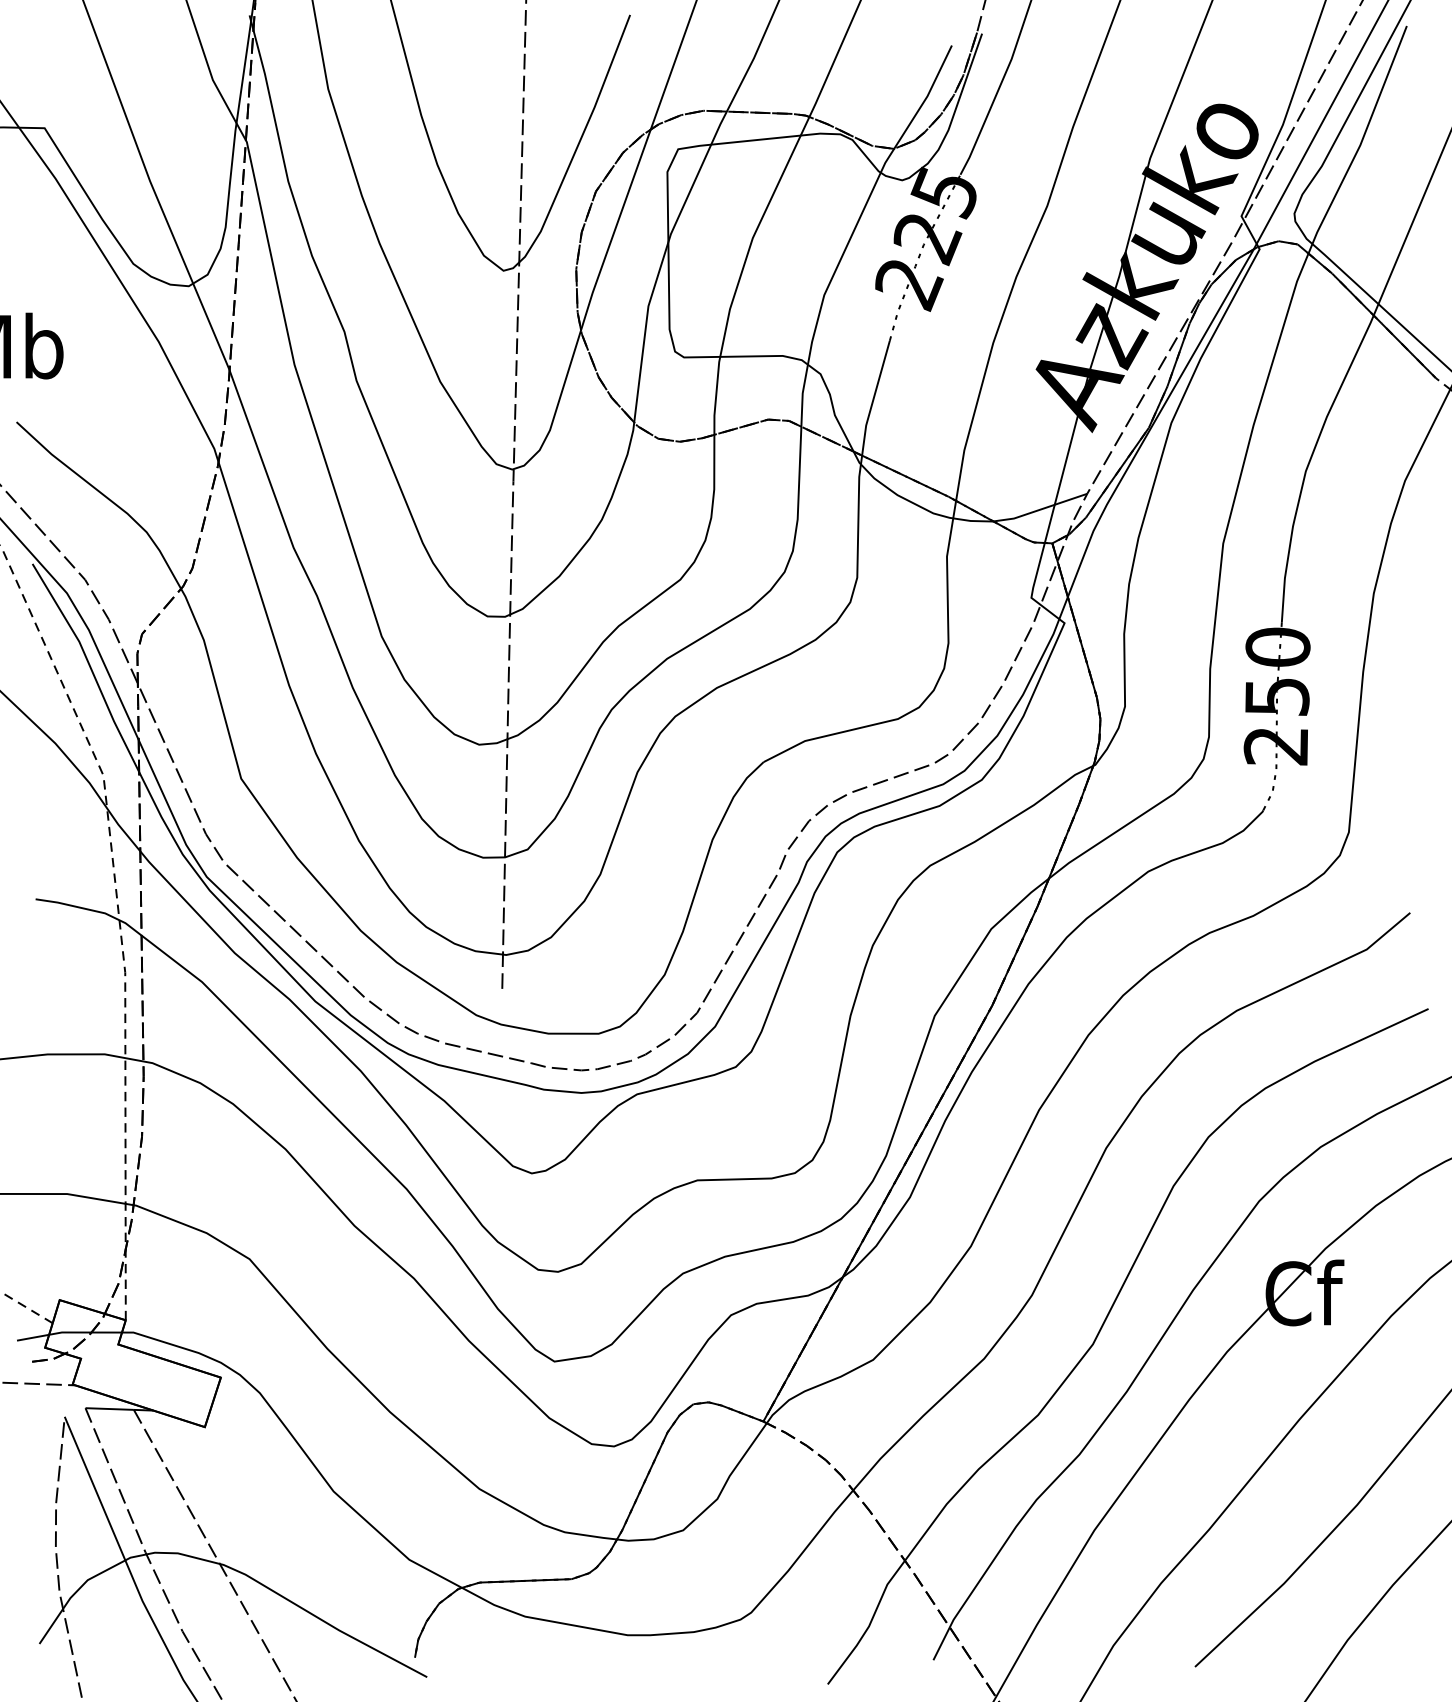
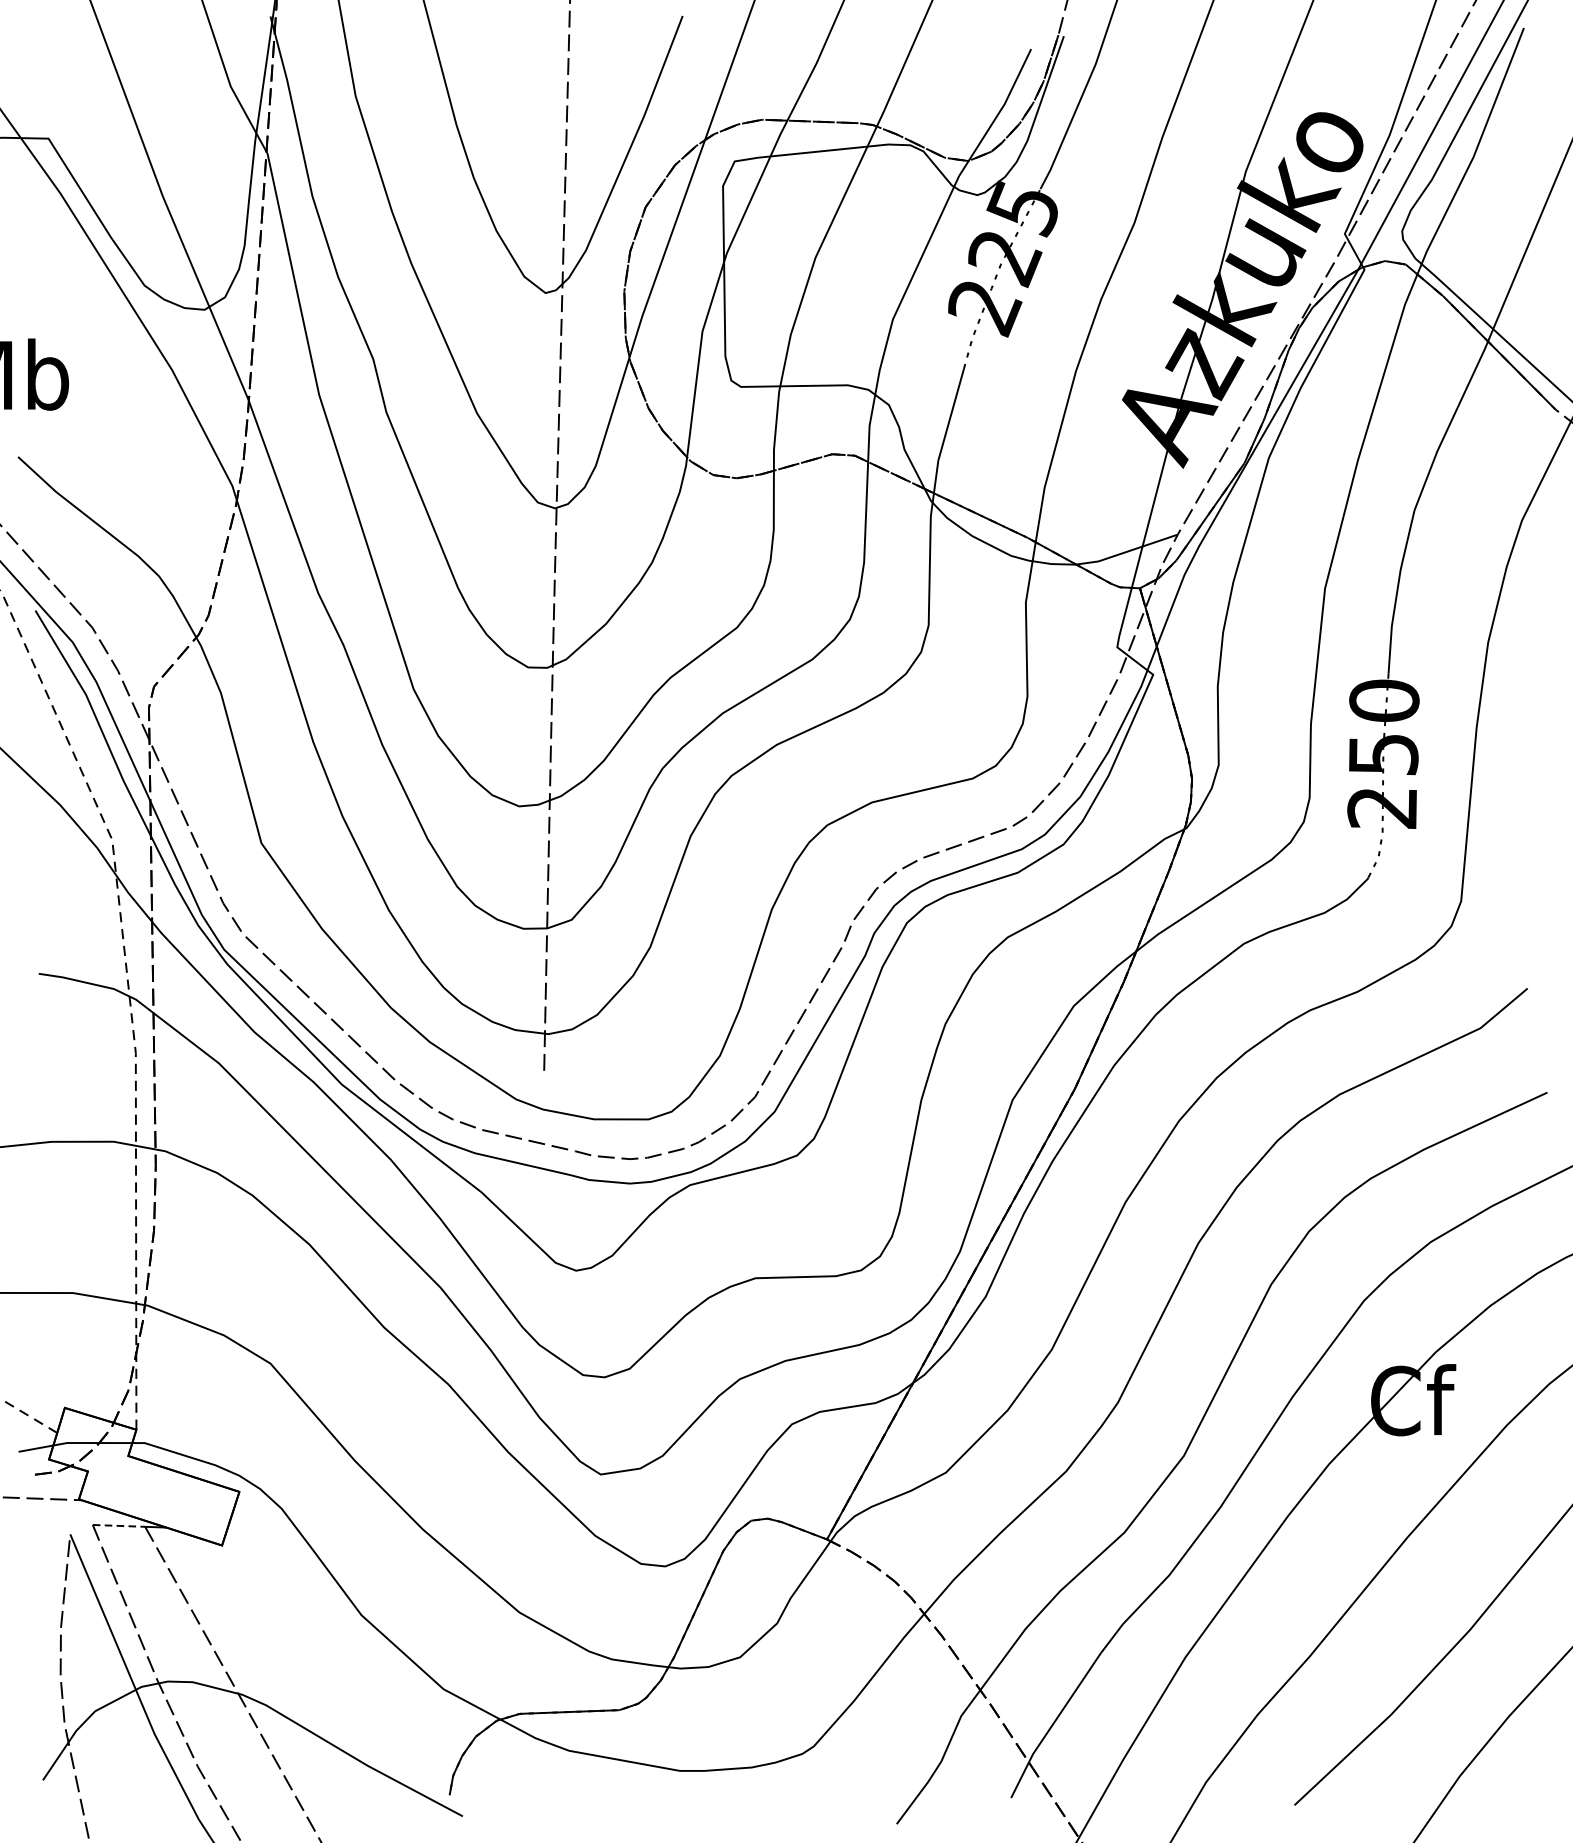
line: (110, 1409) -> (119, 1526), solid -> dashed

